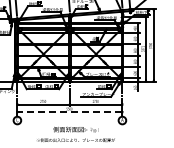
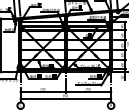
line: (69, 112) -> (65, 98), dashed -> solid

